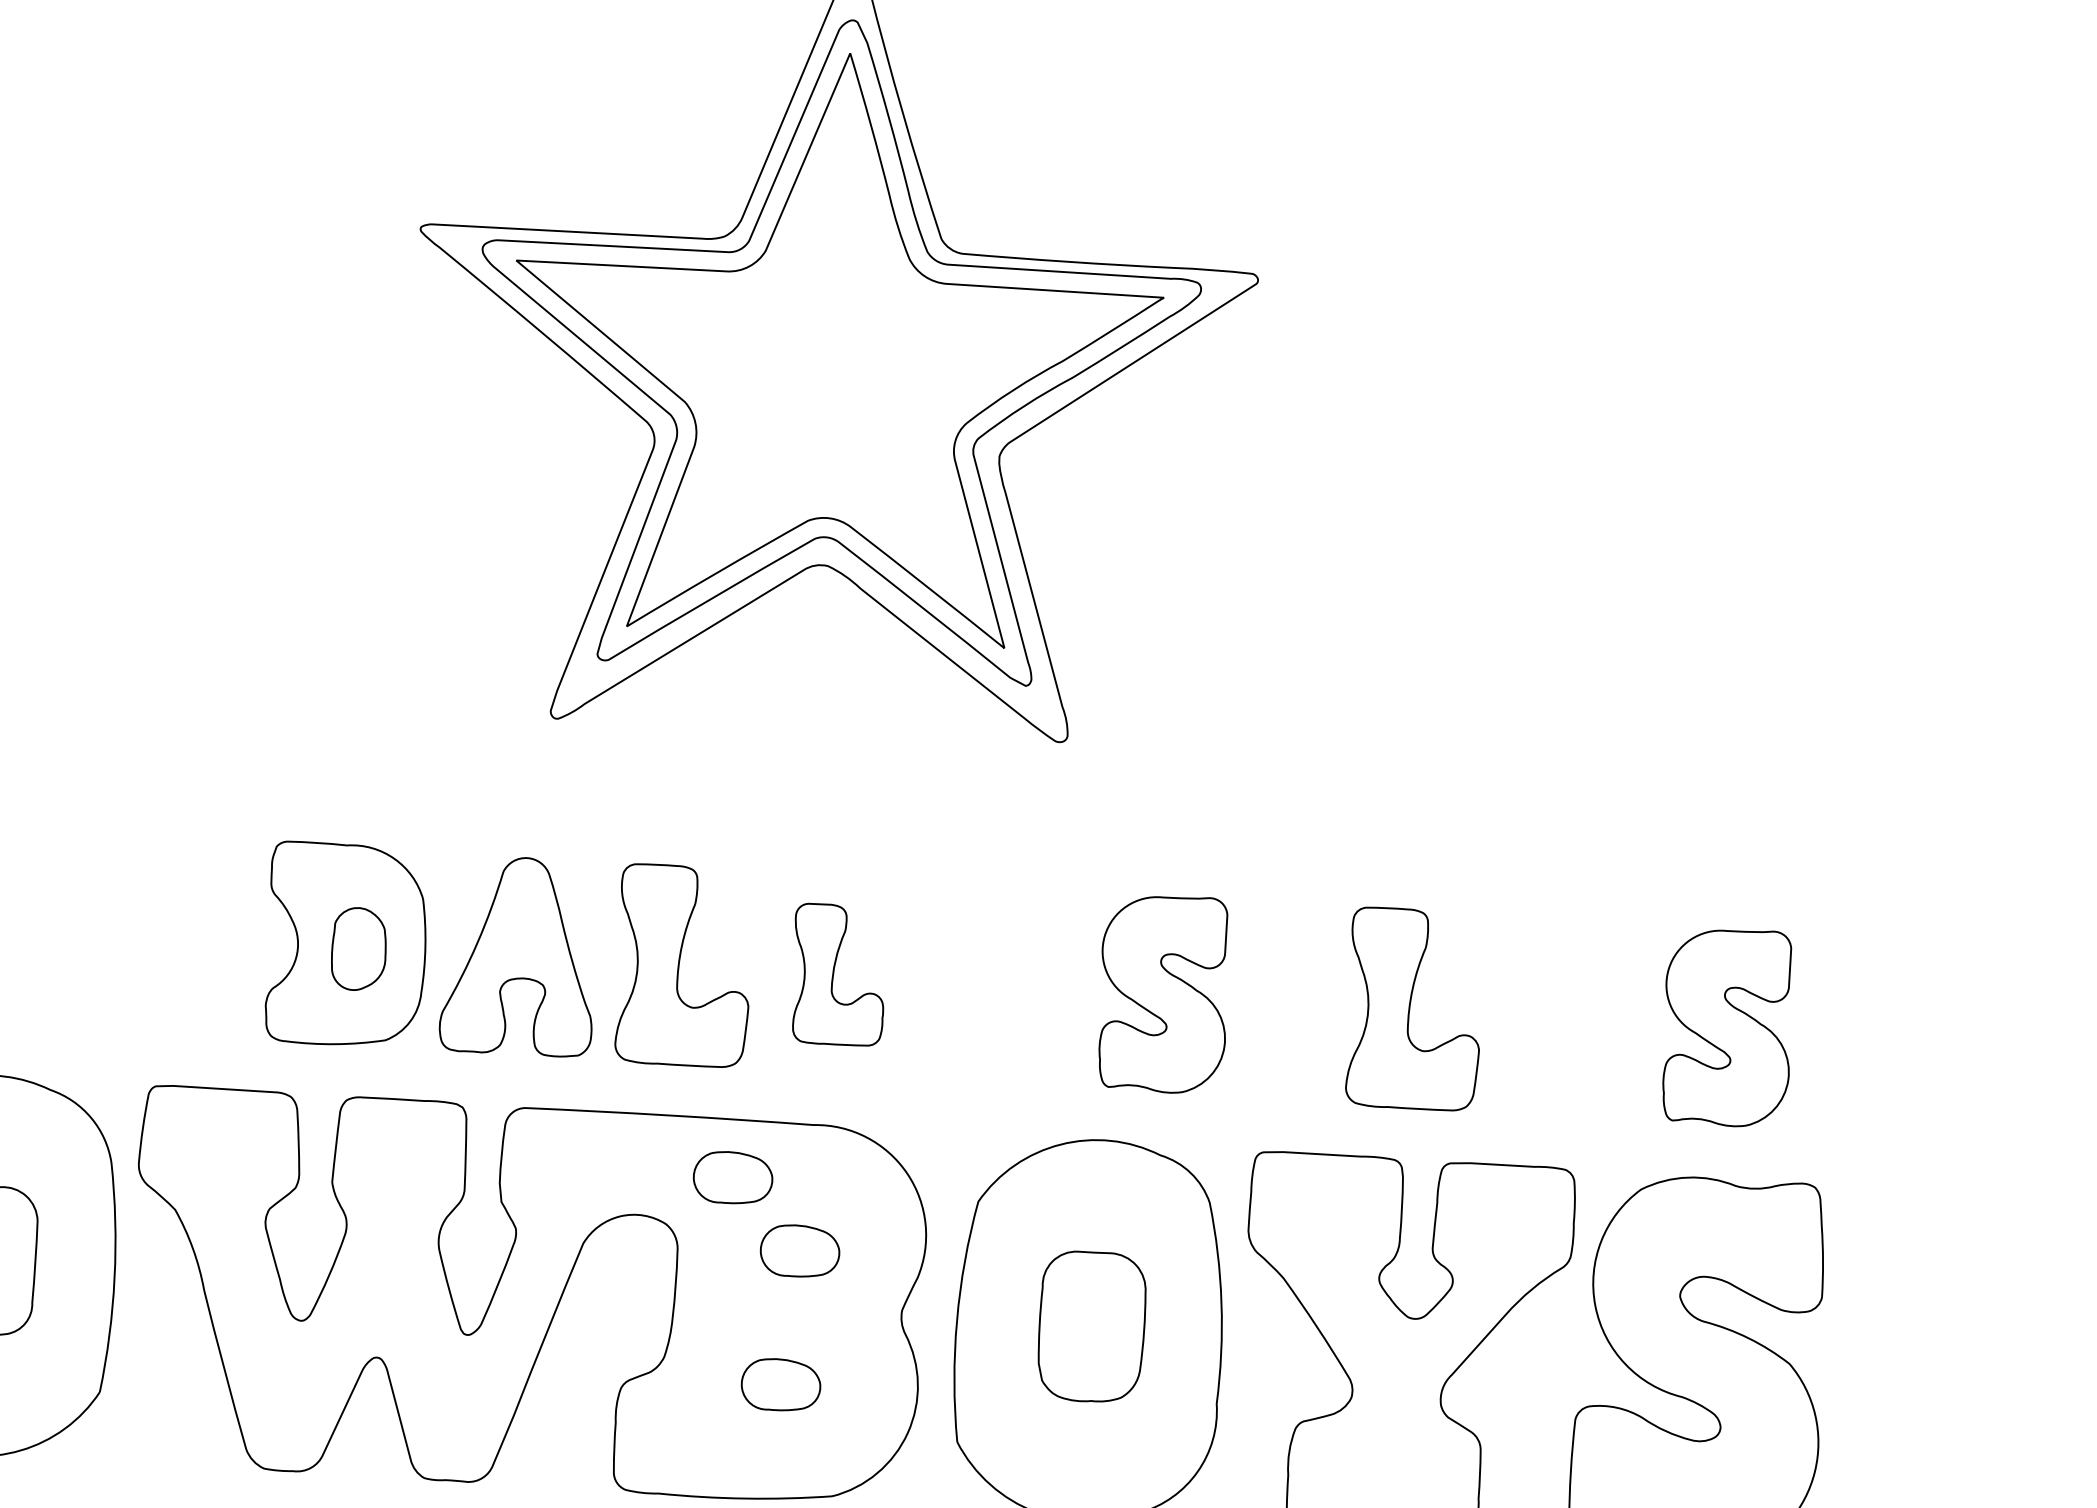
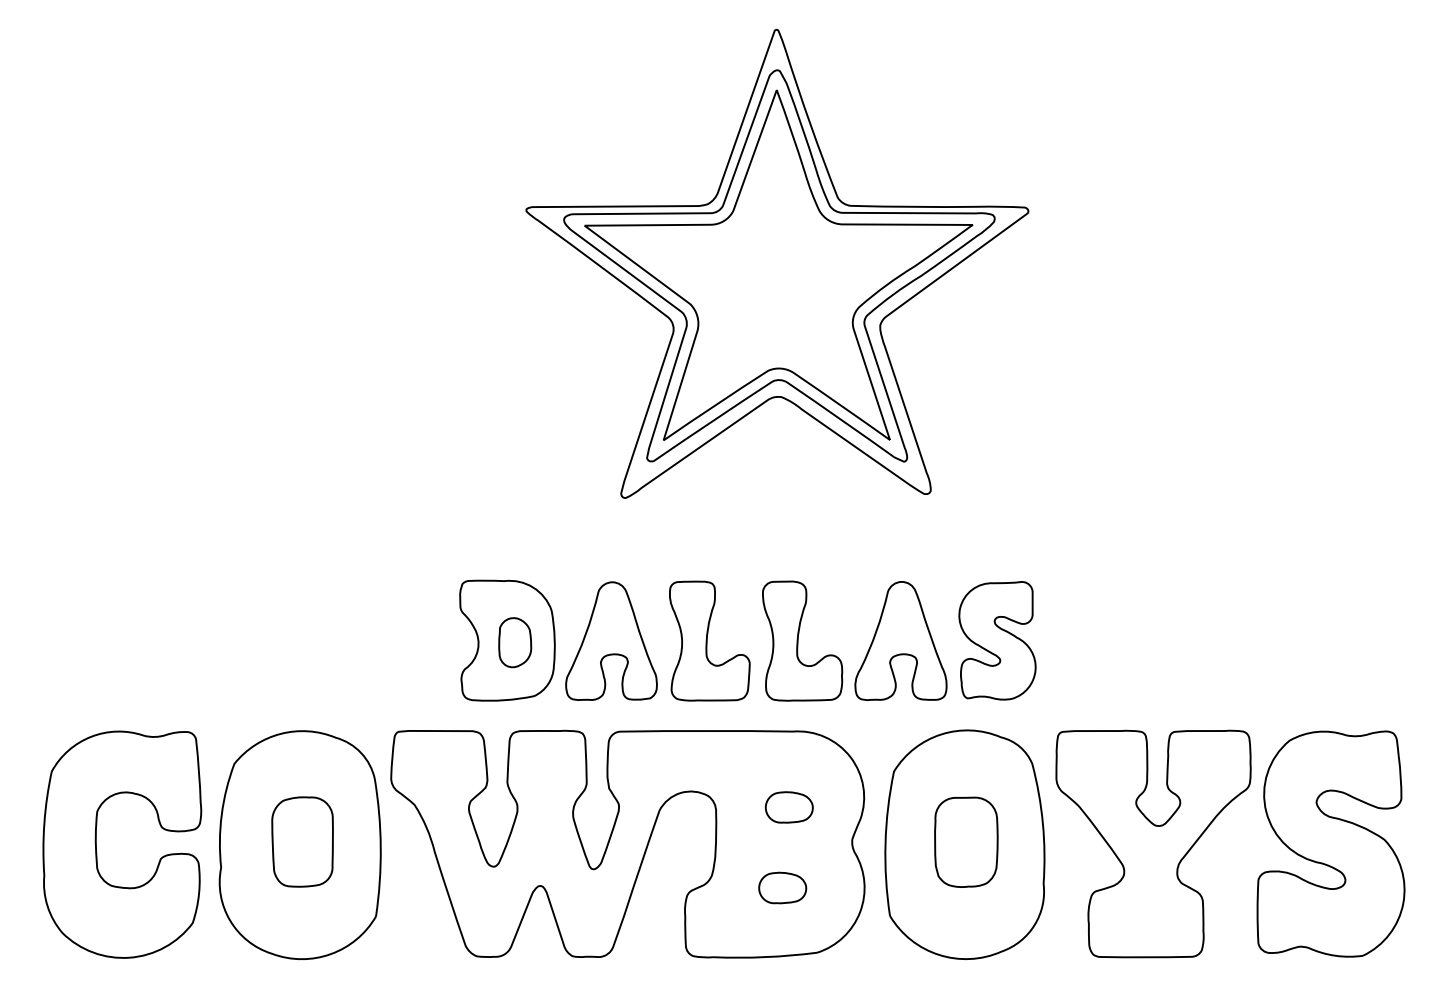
part: (838, 974) -> (802, 640), size x1.43
part: (1002, 985) -> (900, 641), added
part: (1414, 1008) -> (1147, 640), removed
part: (1727, 1026) -> (1335, 640), removed
part: (732, 1177) -> (746, 765), removed

